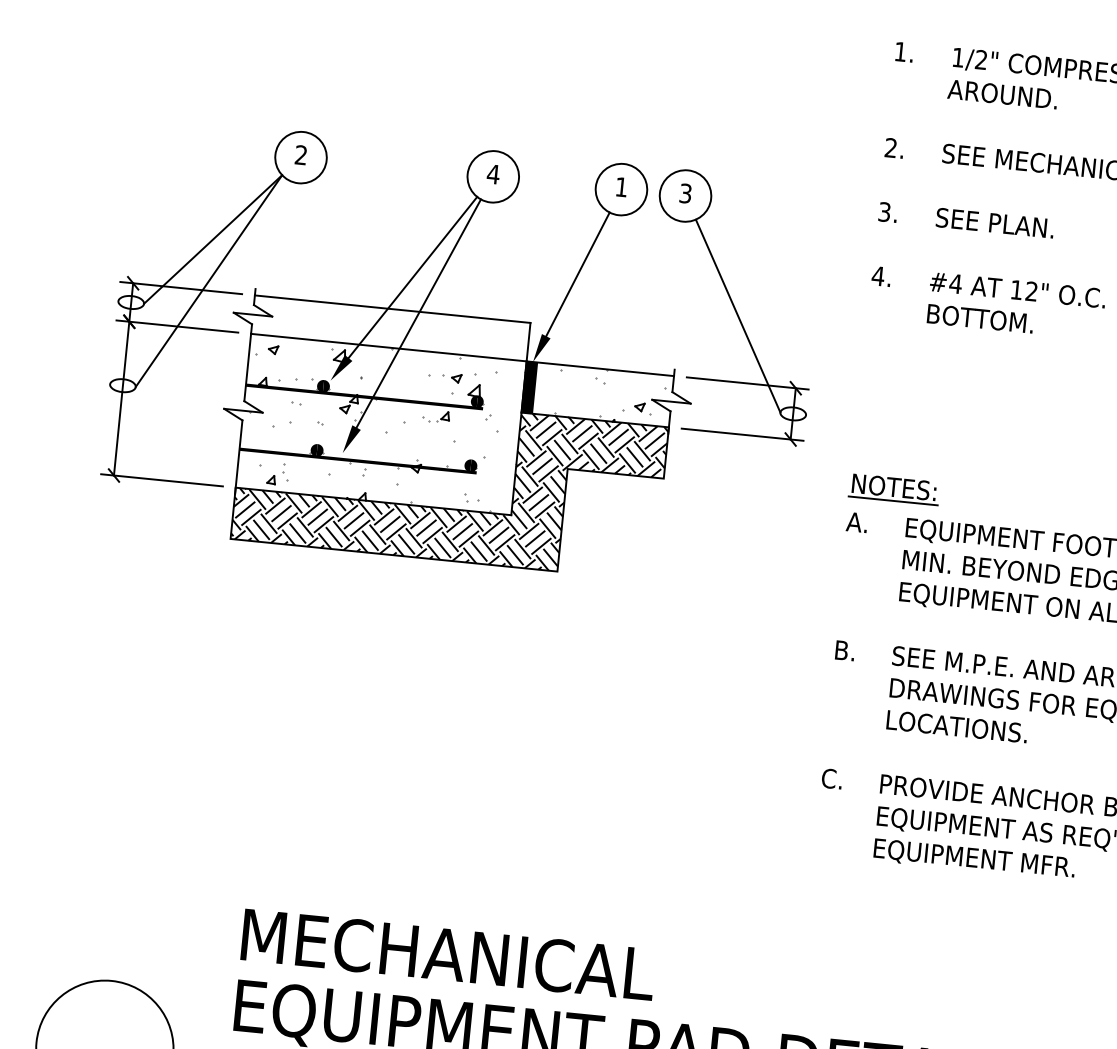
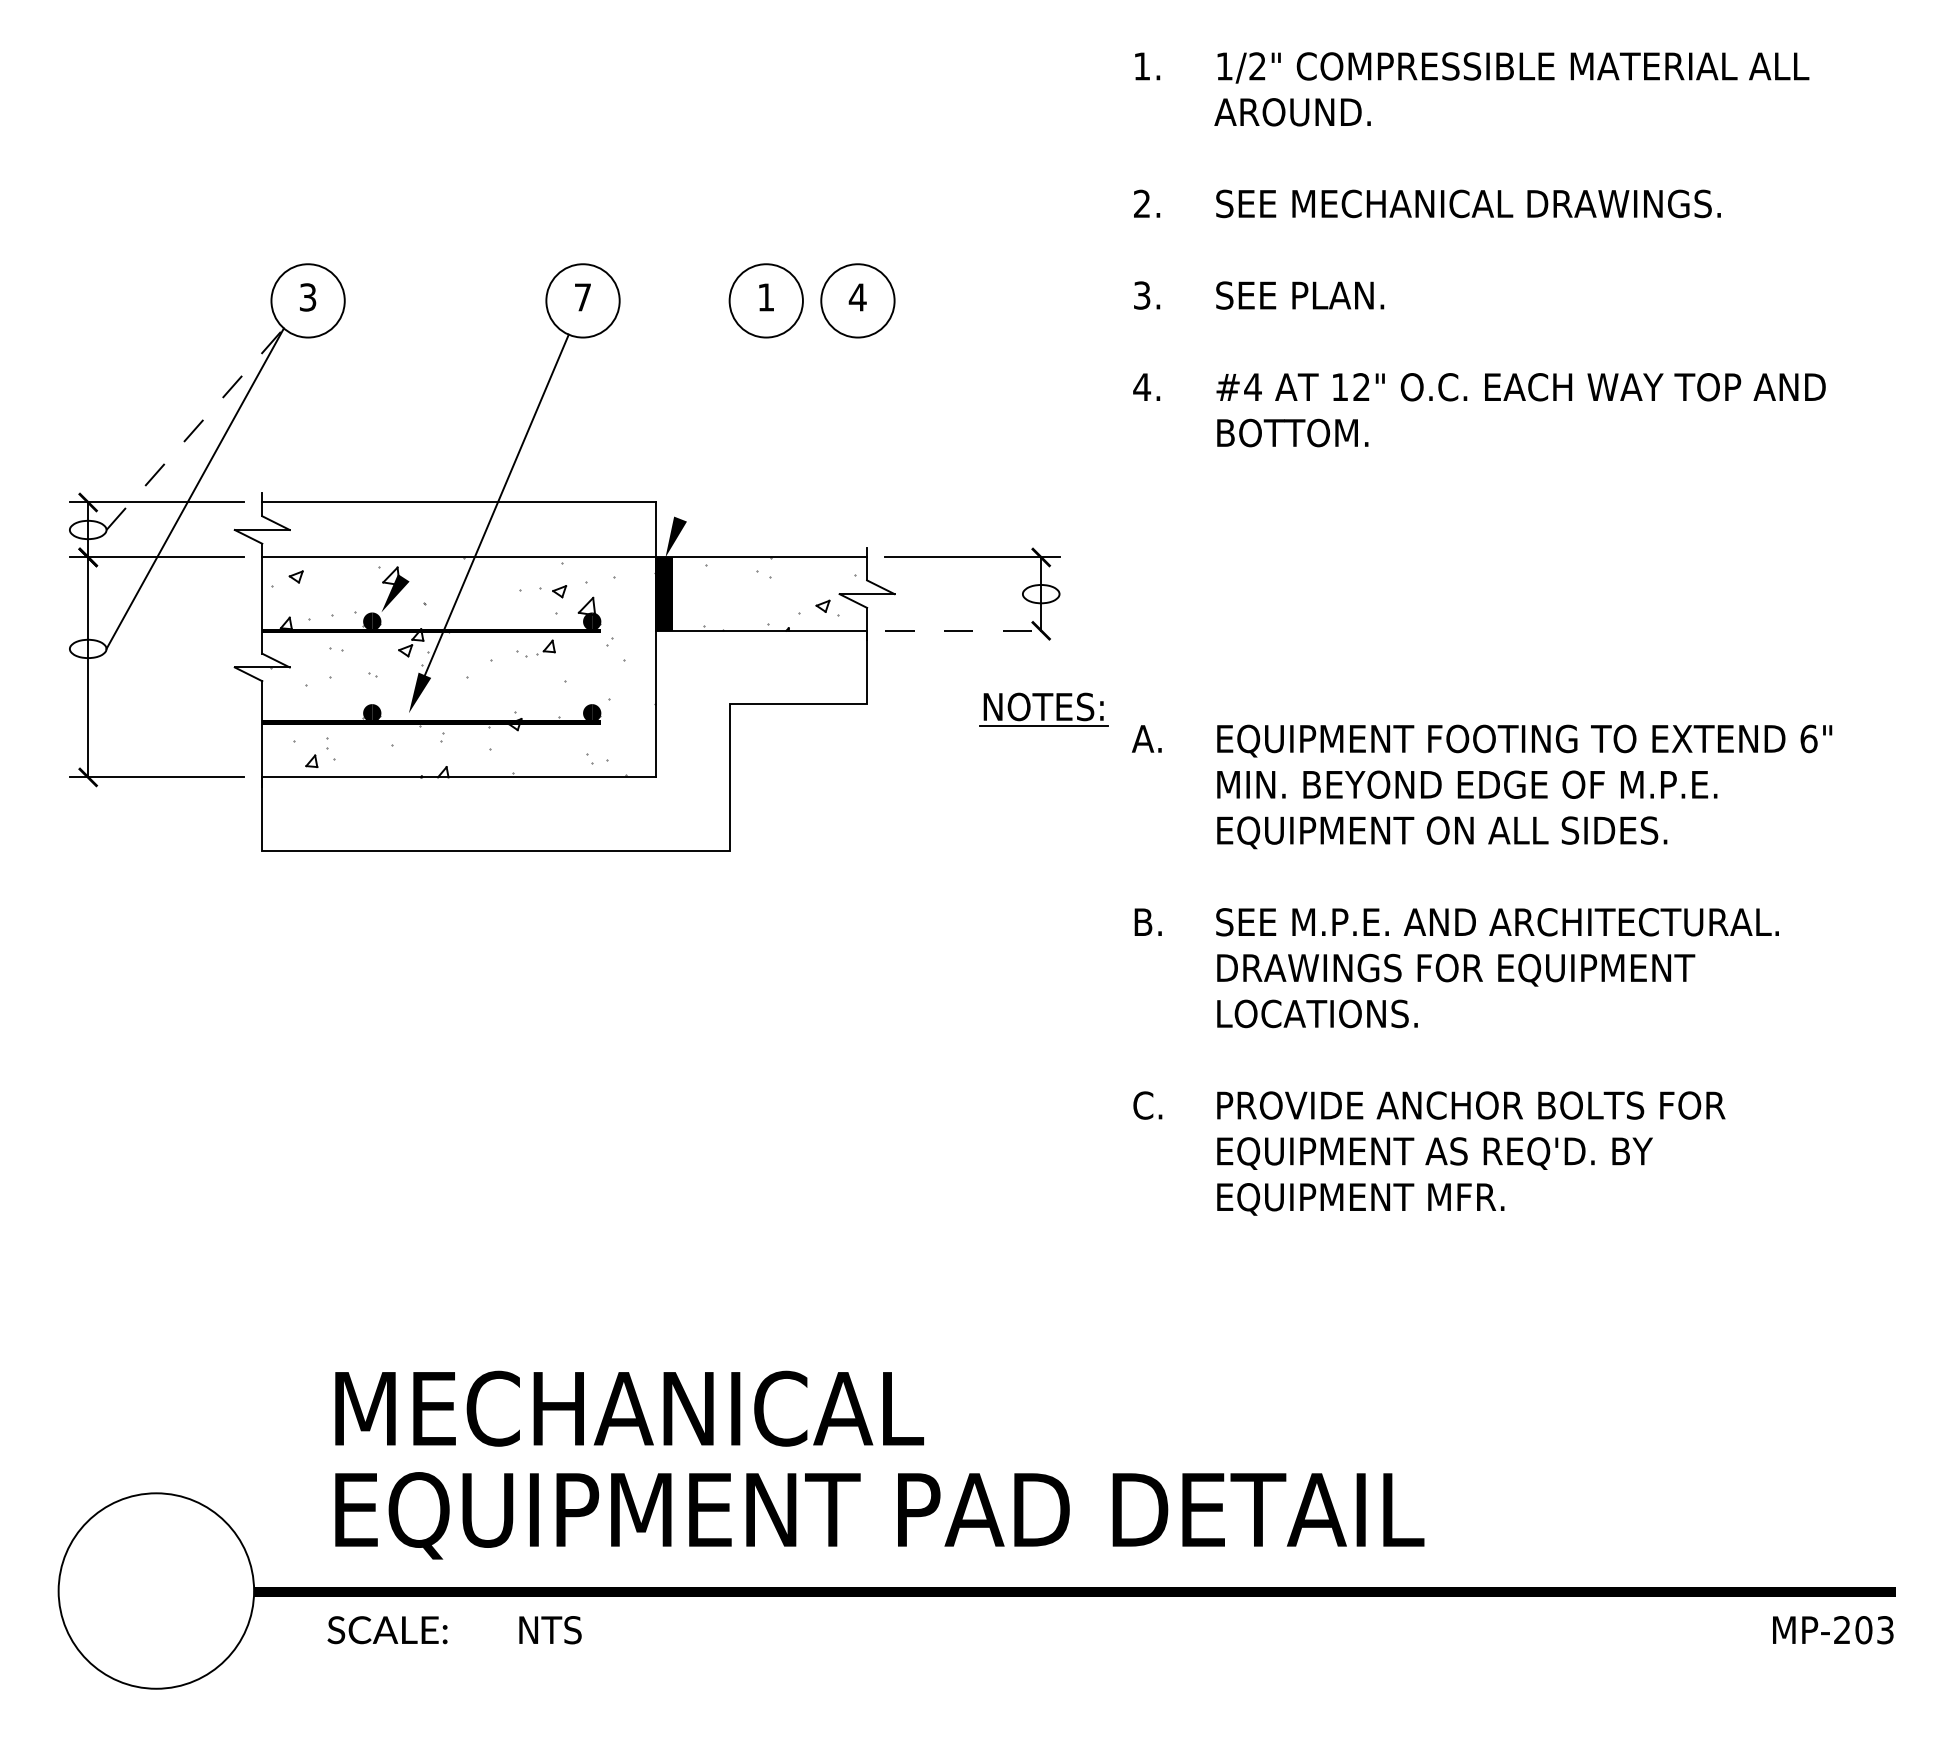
text: (300, 155) -> (307, 297), 2 -> 3
text: (493, 174) -> (582, 297), 4 -> 7
text: (685, 193) -> (857, 297), 3 -> 4
line: (213, 239) -> (195, 428), solid -> dashed
line: (577, 274) -> (716, 427), removed
line: (412, 277) -> (483, 454), removed
line: (737, 316) -> (948, 463), removed
line: (742, 434) -> (972, 630), solid -> dashed
hatch: (449, 482) -> (564, 740), removed
part: (893, 489) -> (1043, 709), moved

